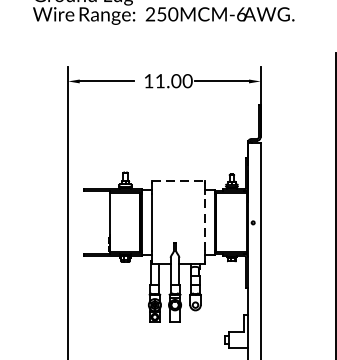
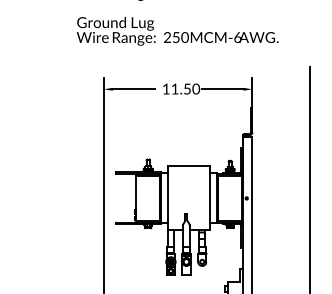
text: (176, 80) -> (187, 88), 11.00 -> 11.50
line: (179, 181) -> (189, 166), dashed -> solid
line: (204, 221) -> (209, 197), dashed -> solid

